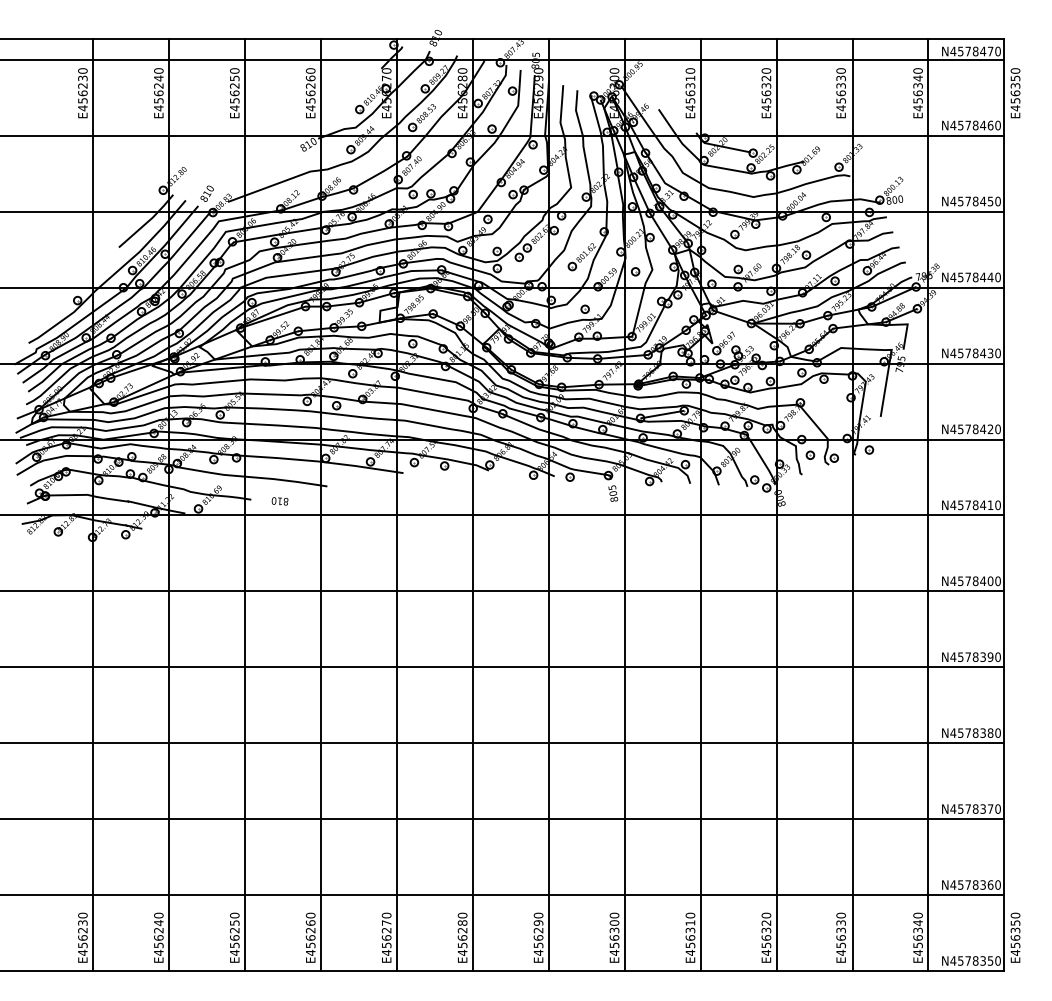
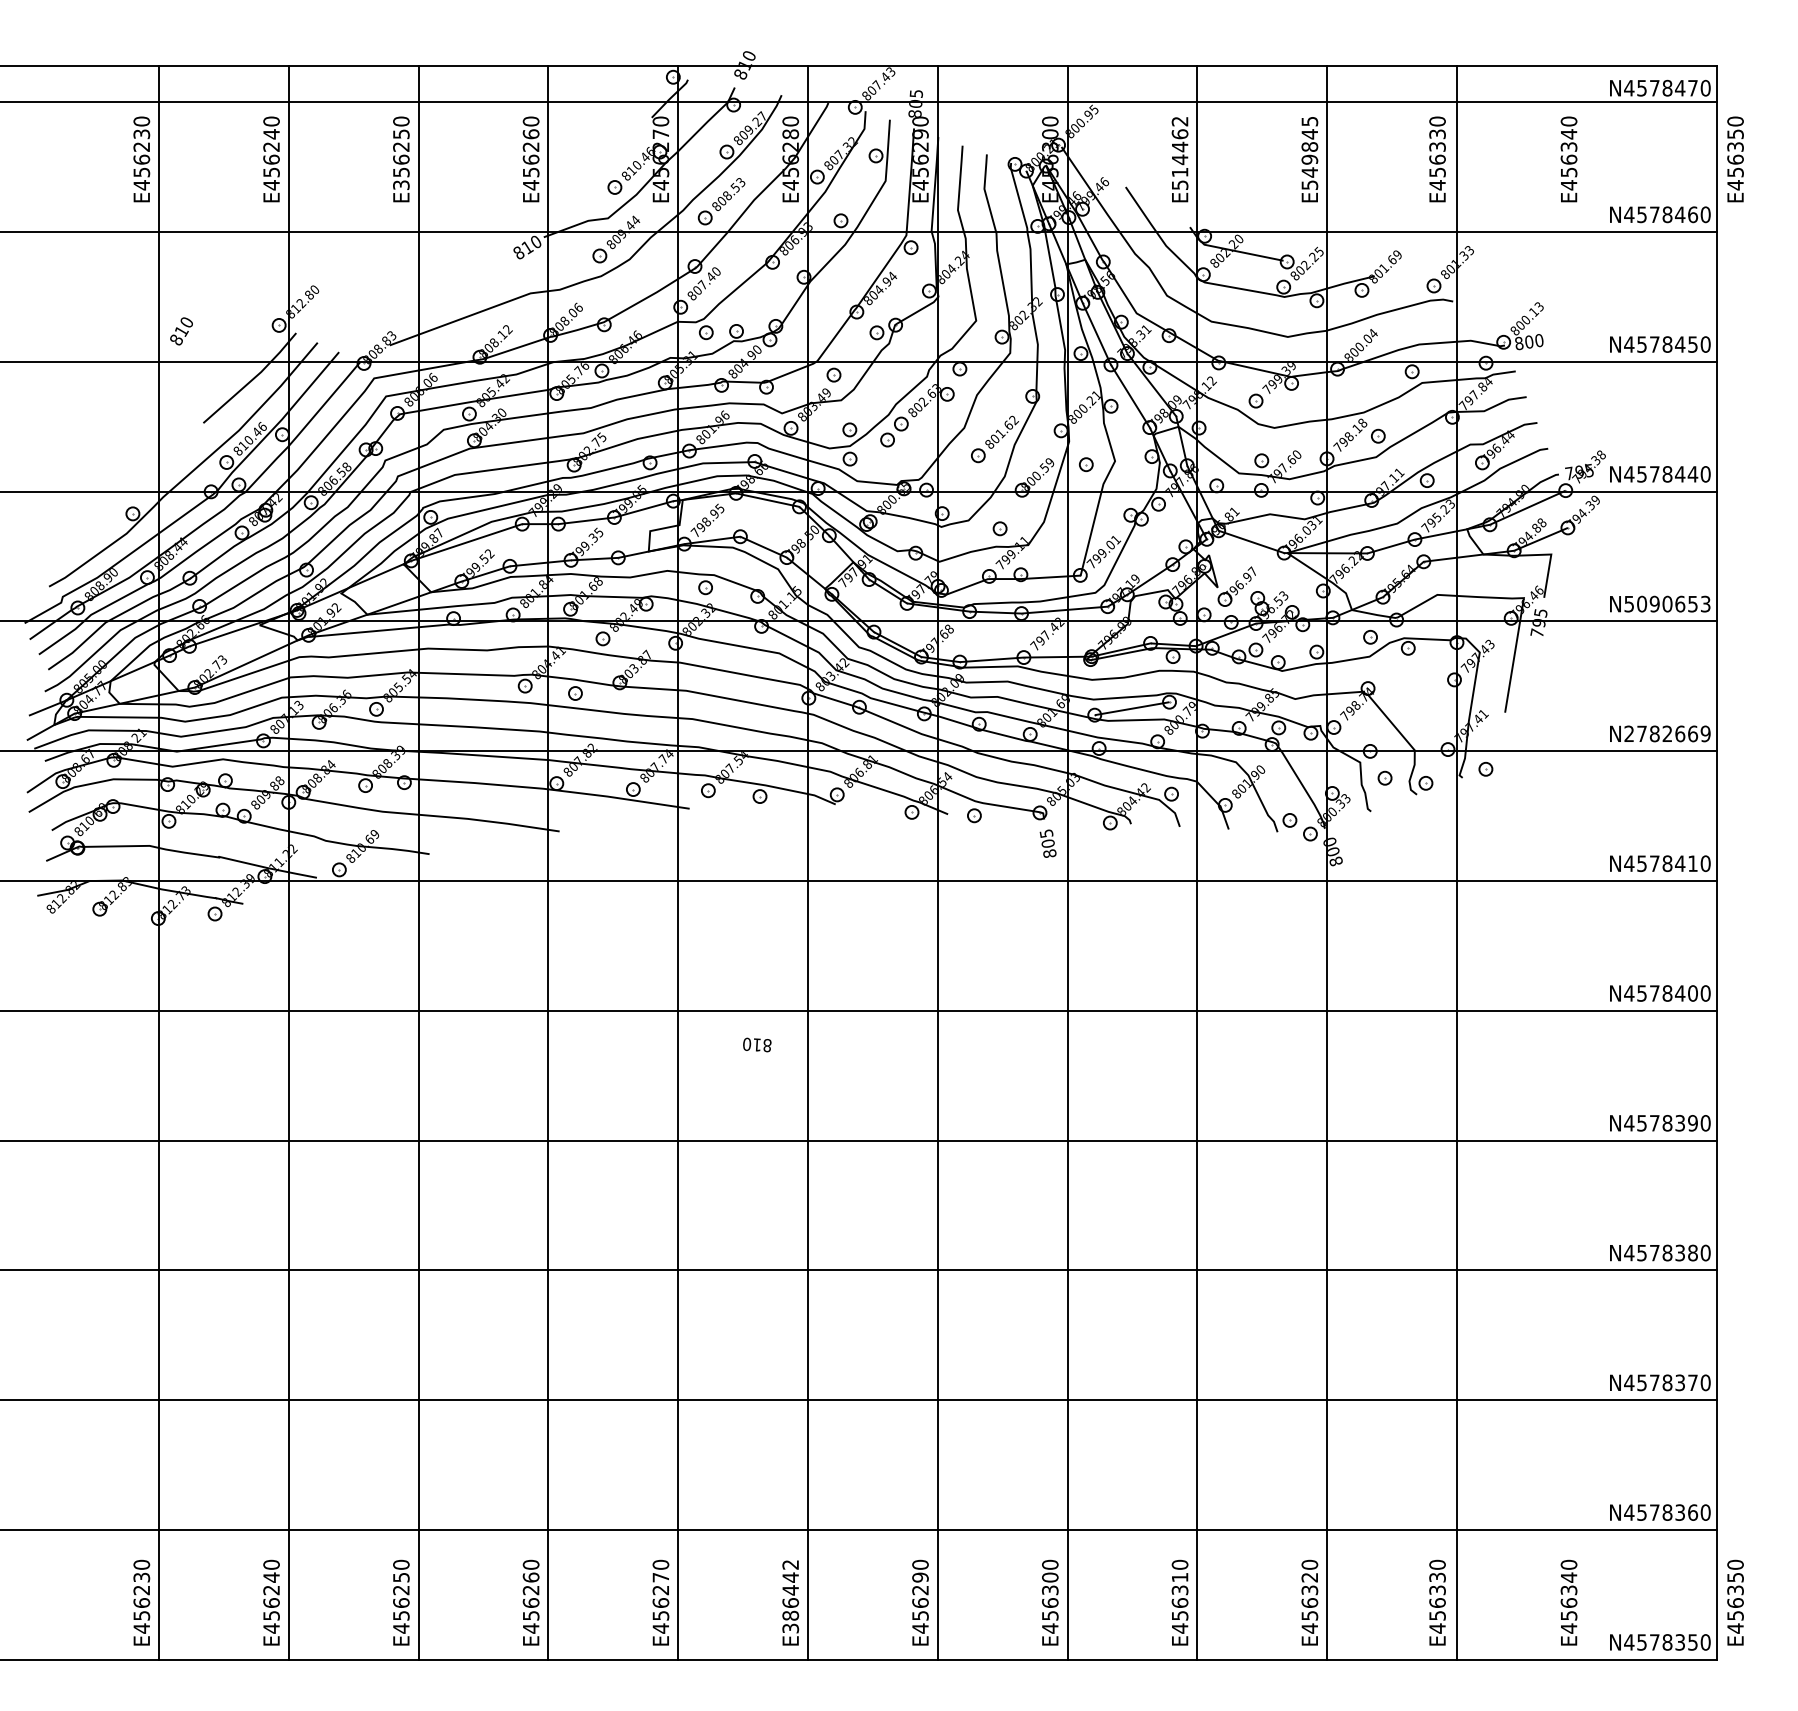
text: (690, 89) -> (1180, 153), E456310 -> E514462
text: (766, 89) -> (1309, 153), E456320 -> E549845
text: (234, 108) -> (400, 185), E456250 -> E356250
text: (206, 193) -> (180, 330), moved
text: (975, 353) -> (1667, 604), N4578430 -> N5090653
text: (975, 429) -> (1667, 734), N4578420 -> N2782669
text: (279, 501) -> (756, 1045), moved
line: (928, 504) -> (1586, 862), removed
text: (462, 933) -> (790, 1595), E456280 -> E386442

